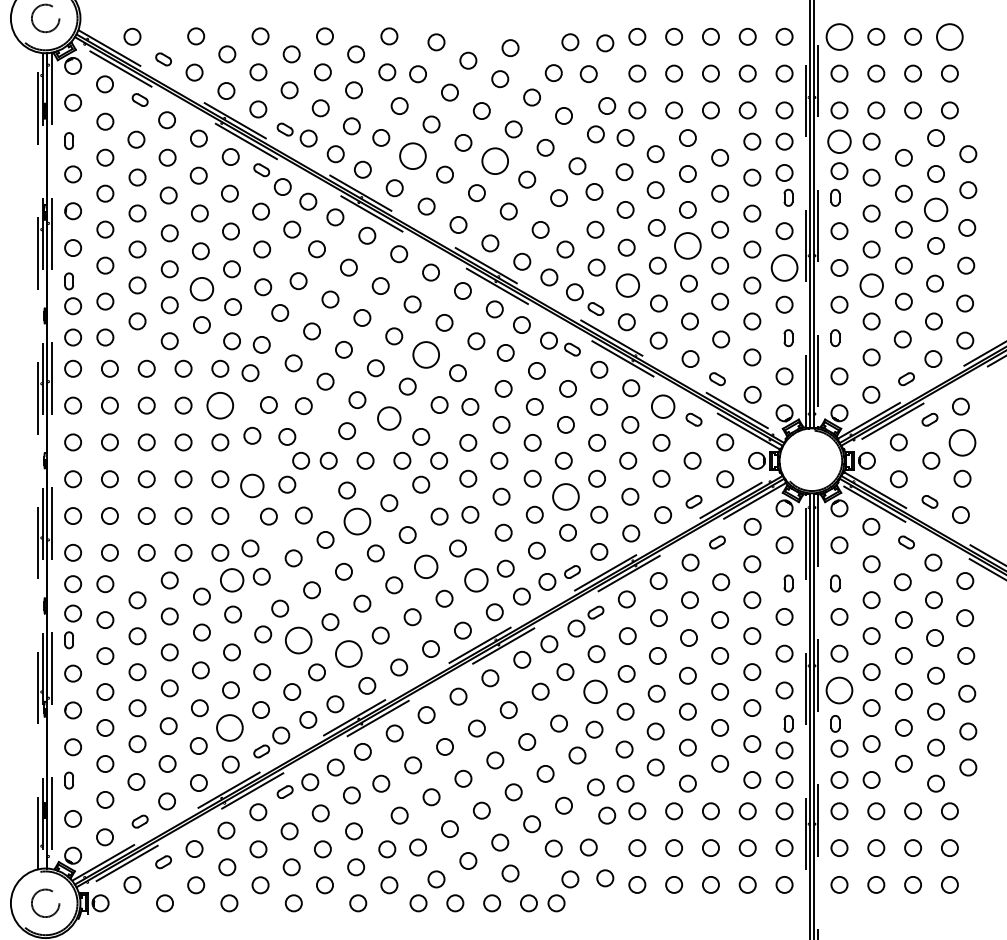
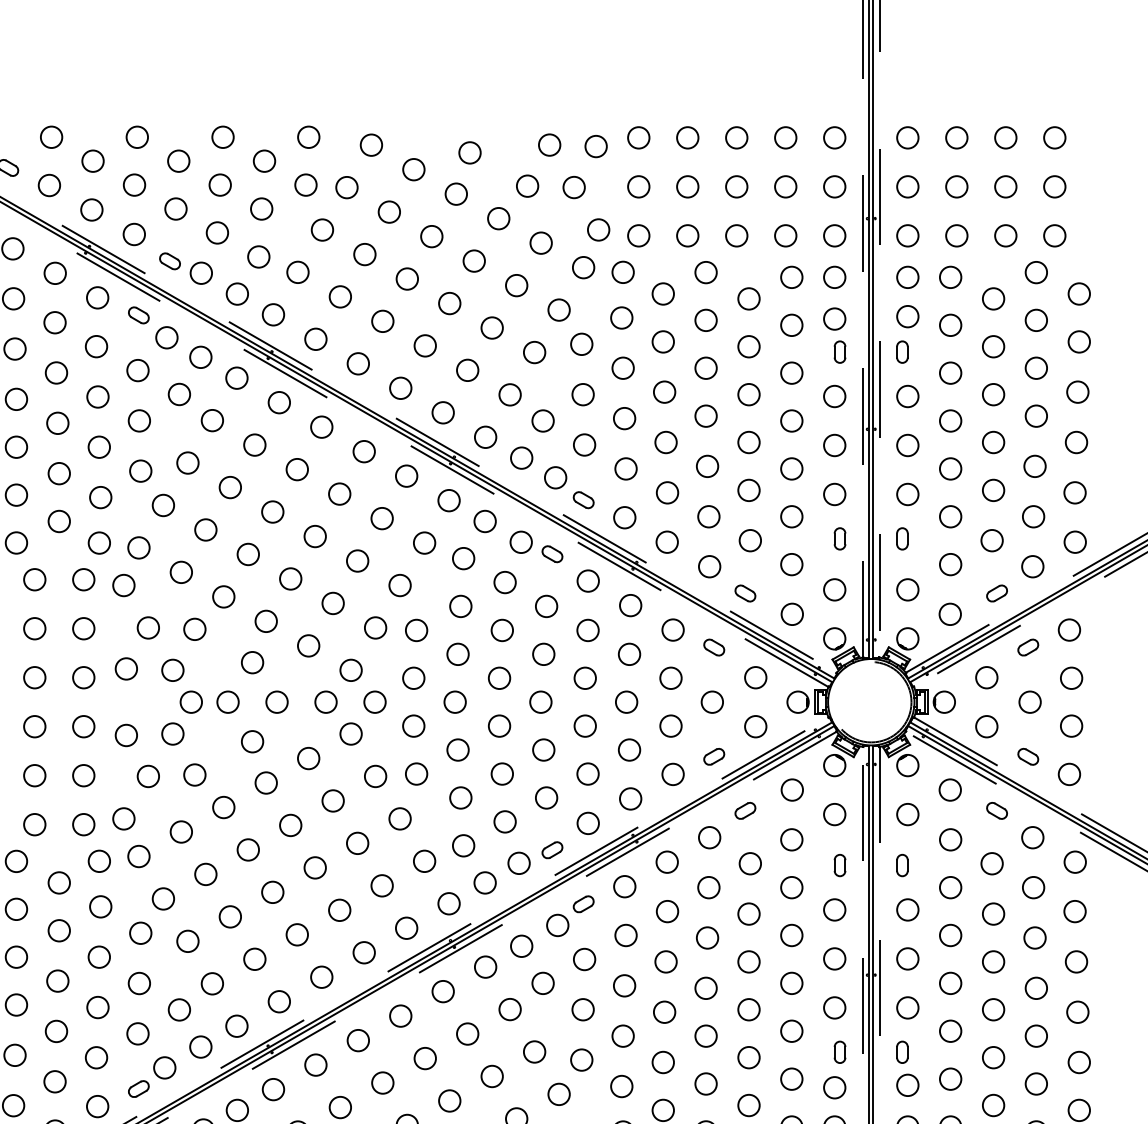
circle: (839, 36) -> (907, 137), size x0.62
circle: (949, 36) -> (1054, 137), size x0.62
circle: (839, 141) -> (907, 277), size x0.71
circle: (413, 156) -> (340, 297), size x0.62
circle: (495, 161) -> (449, 303), size x0.62
circle: (935, 209) -> (1035, 367), size x0.71
circle: (687, 245) -> (705, 415), size x0.62
circle: (784, 267) -> (834, 444), size x0.62
circle: (627, 285) -> (625, 468), size x0.71
circle: (871, 285) -> (950, 468), size x0.71
circle: (201, 288) -> (58, 472), size x0.71
circle: (425, 354) -> (356, 560), size x0.62
circle: (220, 405) -> (83, 628), size x0.62
circle: (662, 406) -> (672, 629), size x0.71
circle: (389, 418) -> (308, 645), size x0.71
circle: (962, 442) -> (1071, 677), size x0.62
circle: (252, 485) -> (126, 735), size x0.71
circle: (565, 496) -> (543, 749), size x0.62
circle: (357, 521) -> (266, 782), size x0.62
circle: (425, 566) -> (356, 842), size x0.71
circle: (231, 580) -> (98, 861), size x0.71
circle: (476, 580) -> (424, 861), size x0.71
circle: (298, 640) -> (187, 941), size x0.62
circle: (348, 653) -> (254, 958), size x0.62
circle: (839, 690) -> (907, 1007), size x0.62
circle: (595, 691) -> (583, 1009), size x0.71
circle: (229, 727) -> (95, 1057), size x0.62

